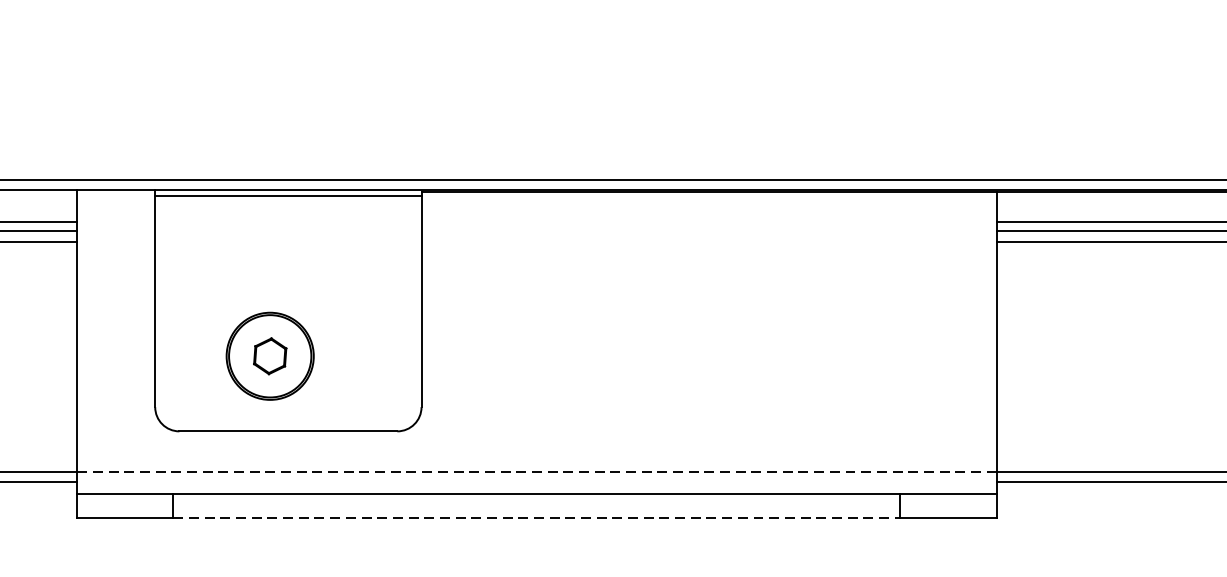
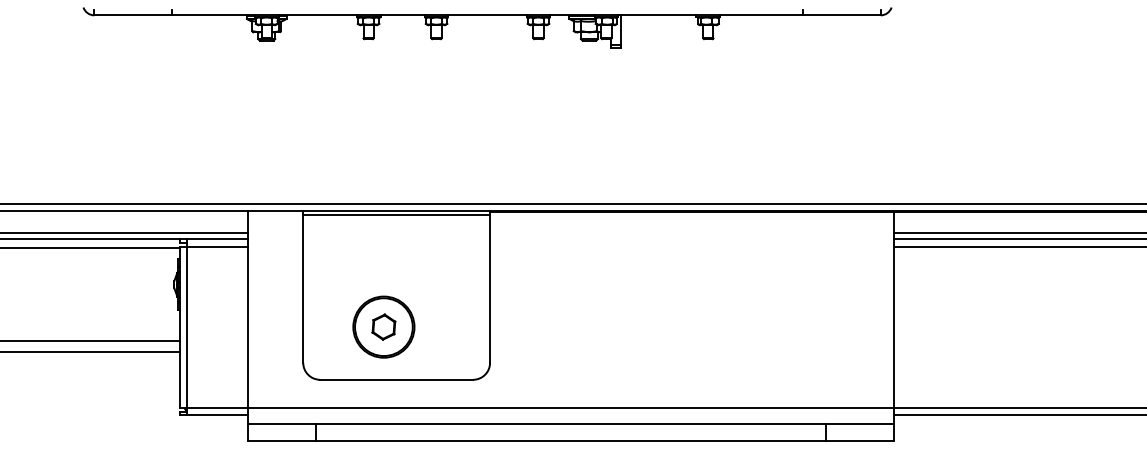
line: (536, 472) -> (570, 408), dashed -> solid
line: (536, 517) -> (570, 440), dashed -> solid

